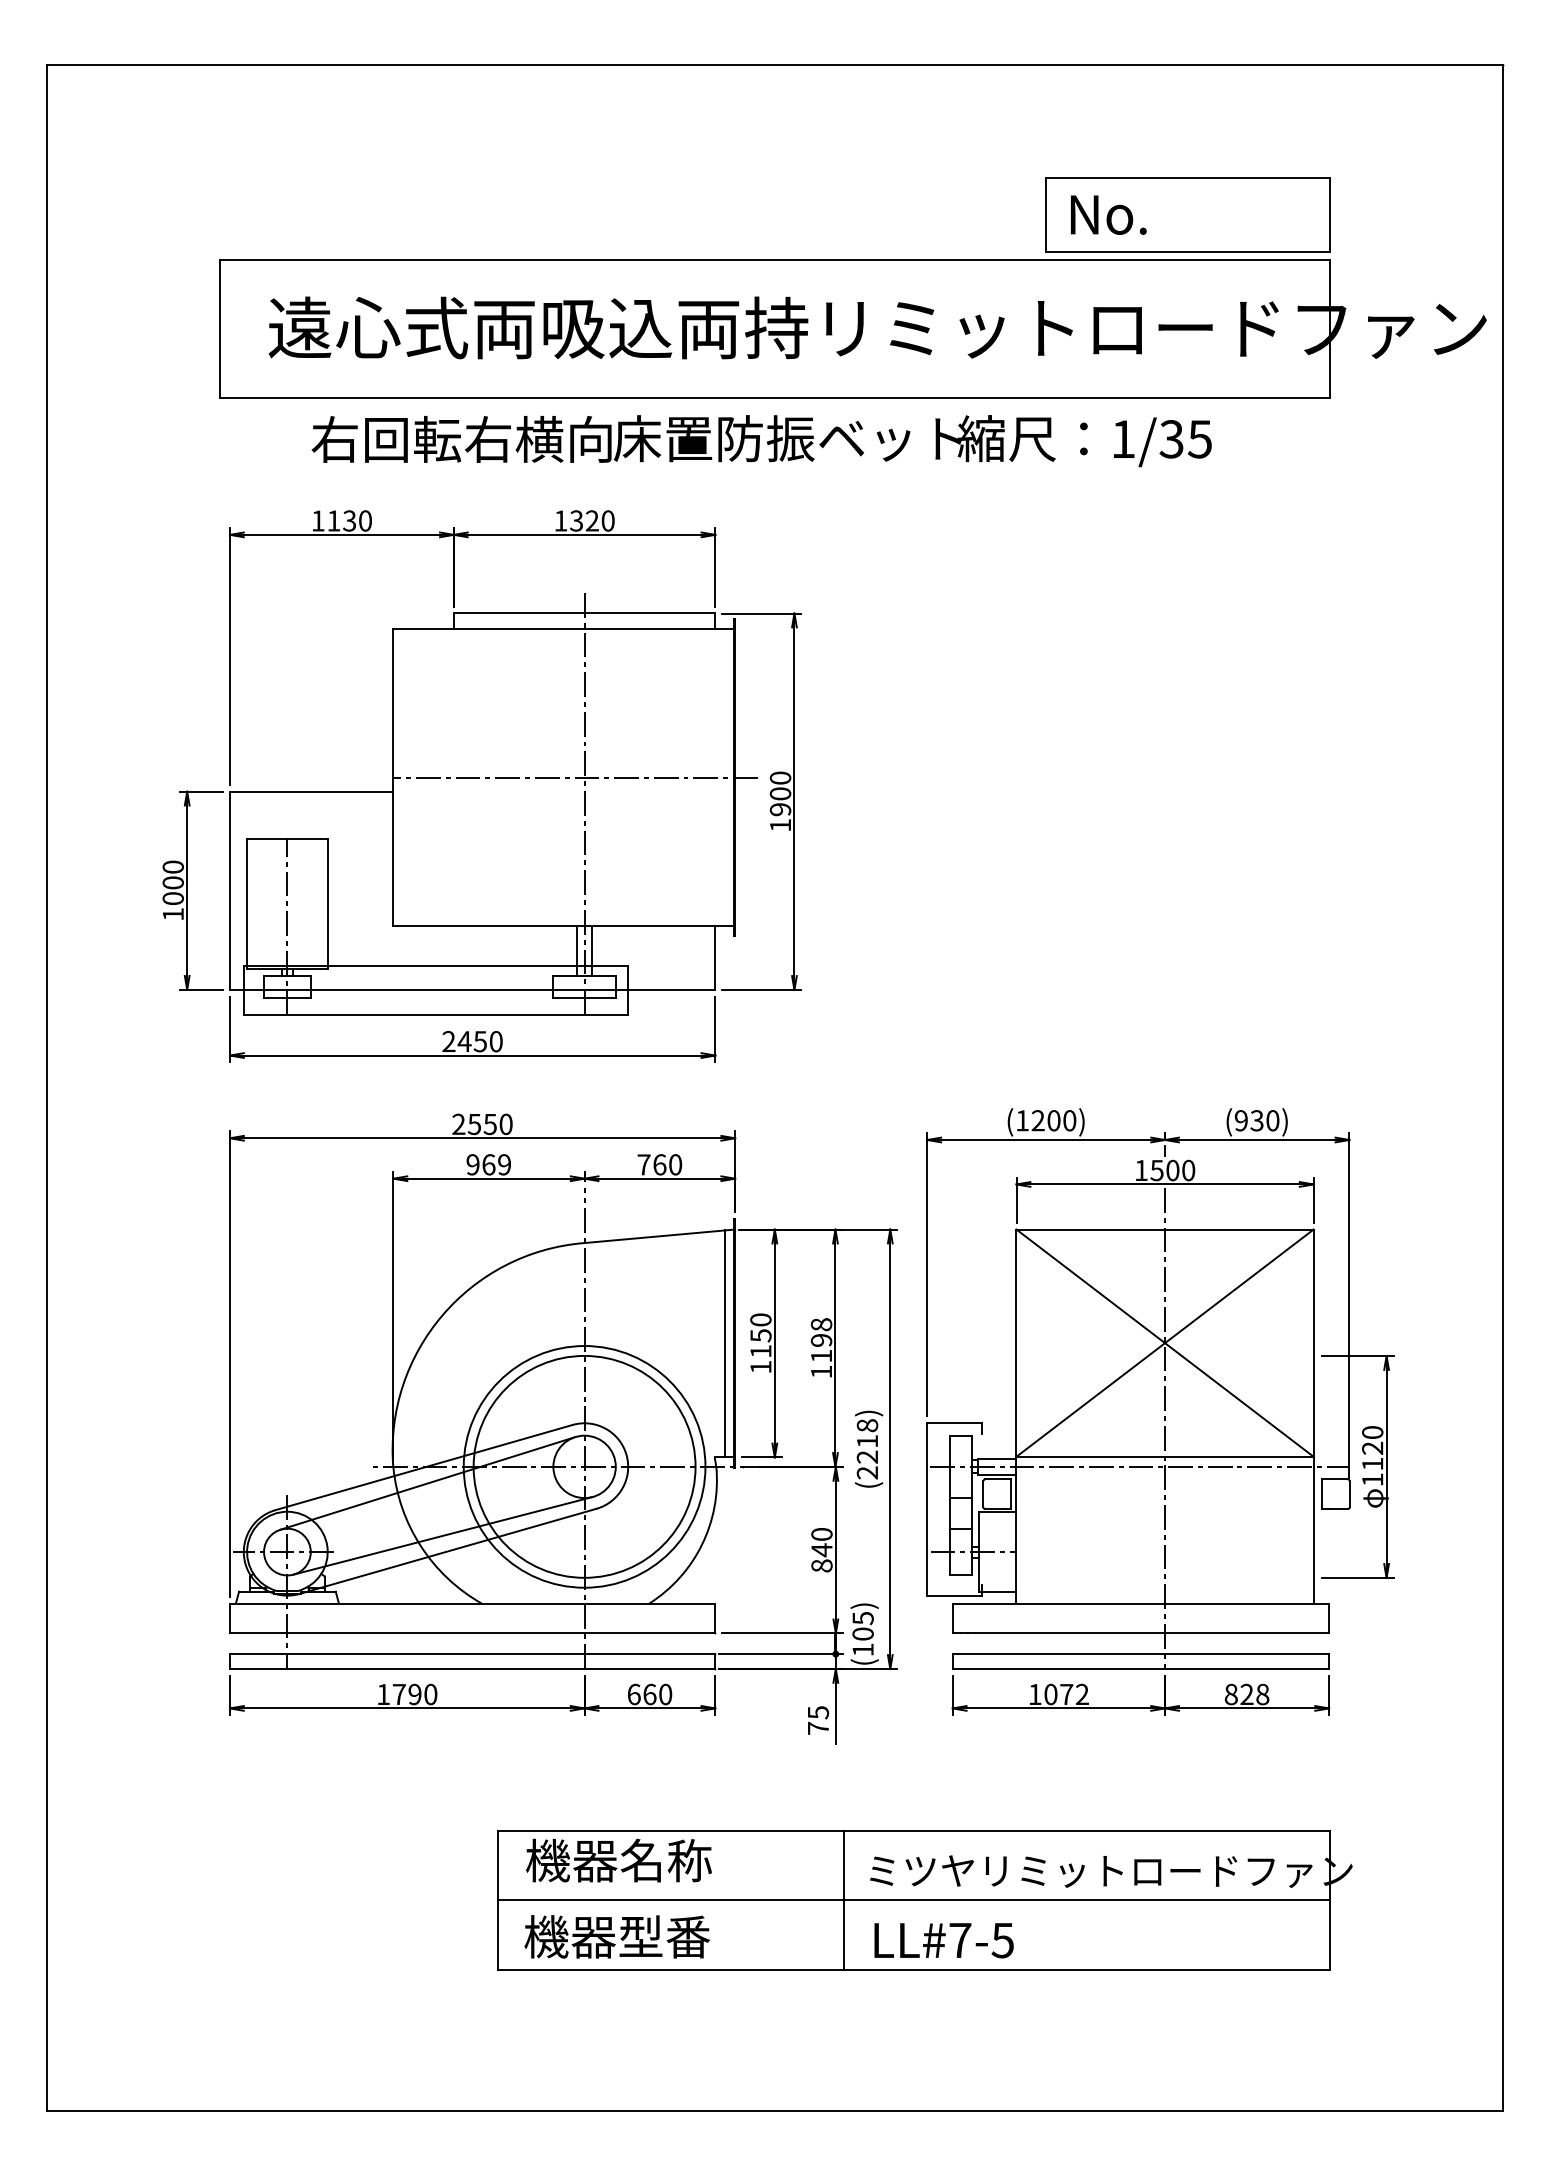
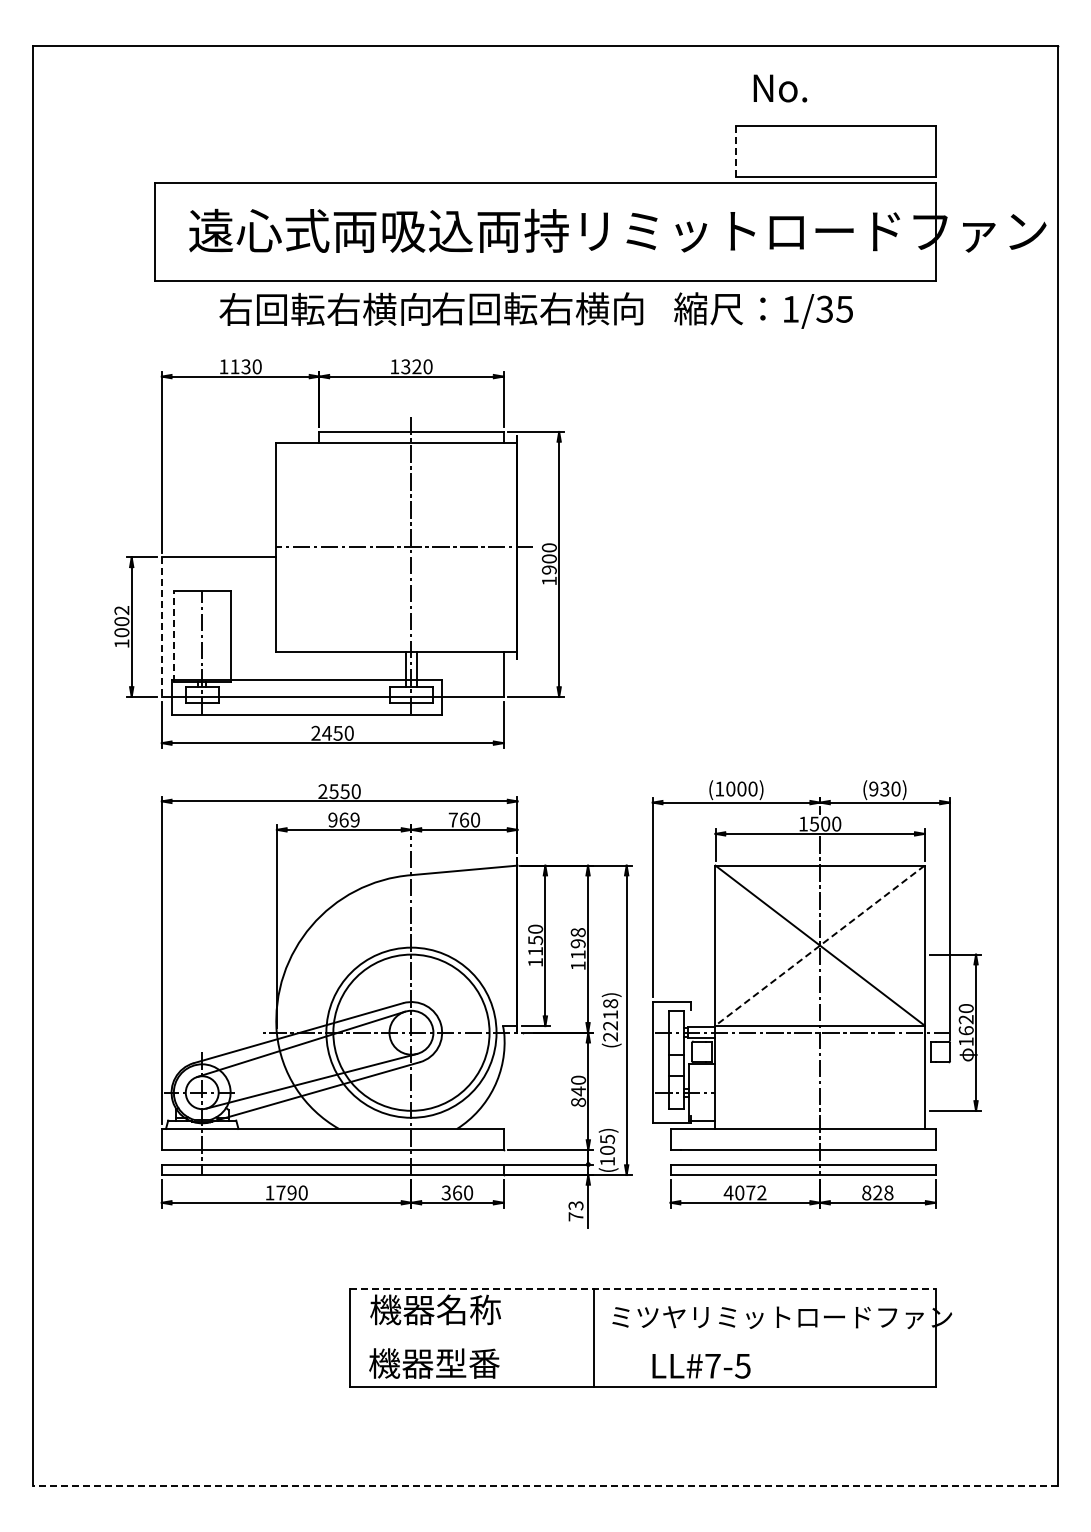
line: (1046, 215) -> (736, 151), solid -> dashed
text: (1108, 215) -> (780, 88), moved
text: (787, 438) -> (554, 308), 床置防振ベット -> 右回転右横向
text: (172, 867) -> (121, 610), 1000 -> 1002
line: (229, 891) -> (161, 627), solid -> dashed
line: (246, 904) -> (173, 636), solid -> dashed
text: (1037, 1119) -> (730, 788), (1200) -> (1000)
line: (1165, 1342) -> (820, 945), solid -> dashed
line: (725, 1344) -> (510, 946), removed
text: (1371, 1463) -> (965, 1030), 1120 -> 1620
text: (632, 1693) -> (445, 1192), 660 -> 360
text: (1034, 1693) -> (728, 1192), 1072 -> 4072
text: (817, 1712) -> (575, 1205), 75 -> 73
line: (914, 1831) -> (643, 1289), solid -> dashed
line: (914, 1899) -> (643, 1337), removed
text: (944, 1941) -> (701, 1366), moved
line: (775, 2111) -> (545, 1486), solid -> dashed

